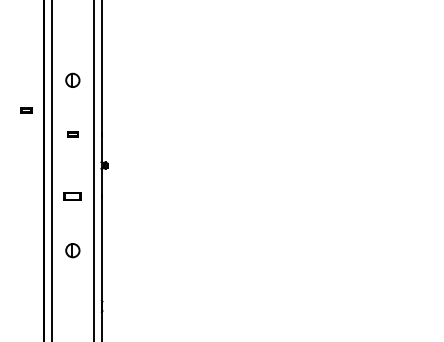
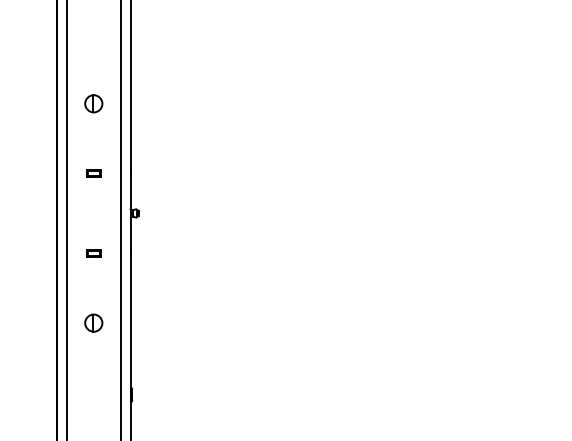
part: (26, 110) -> (33, 142), removed
part: (72, 196) -> (93, 253), size x0.62

